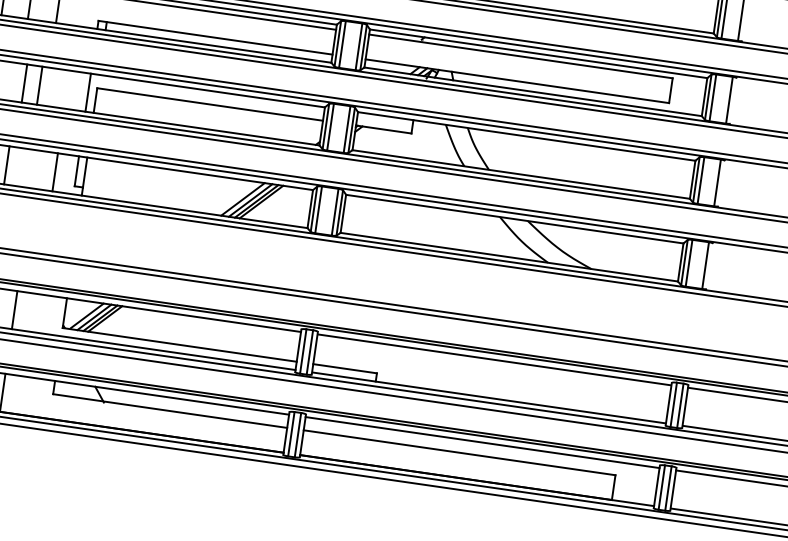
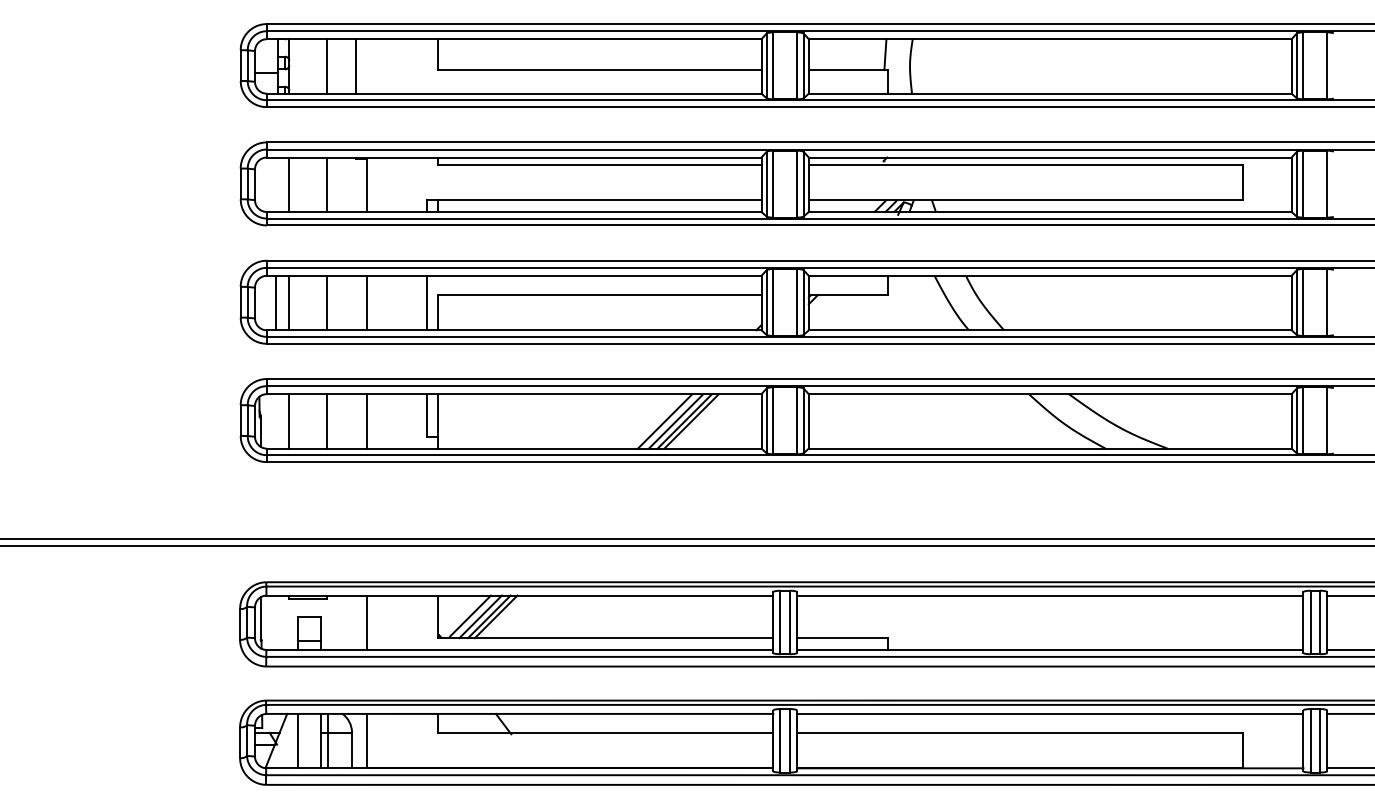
line: (24, 83) -> (367, 302), moved
line: (39, 85) -> (327, 302), moved
line: (55, 172) -> (367, 421), moved

